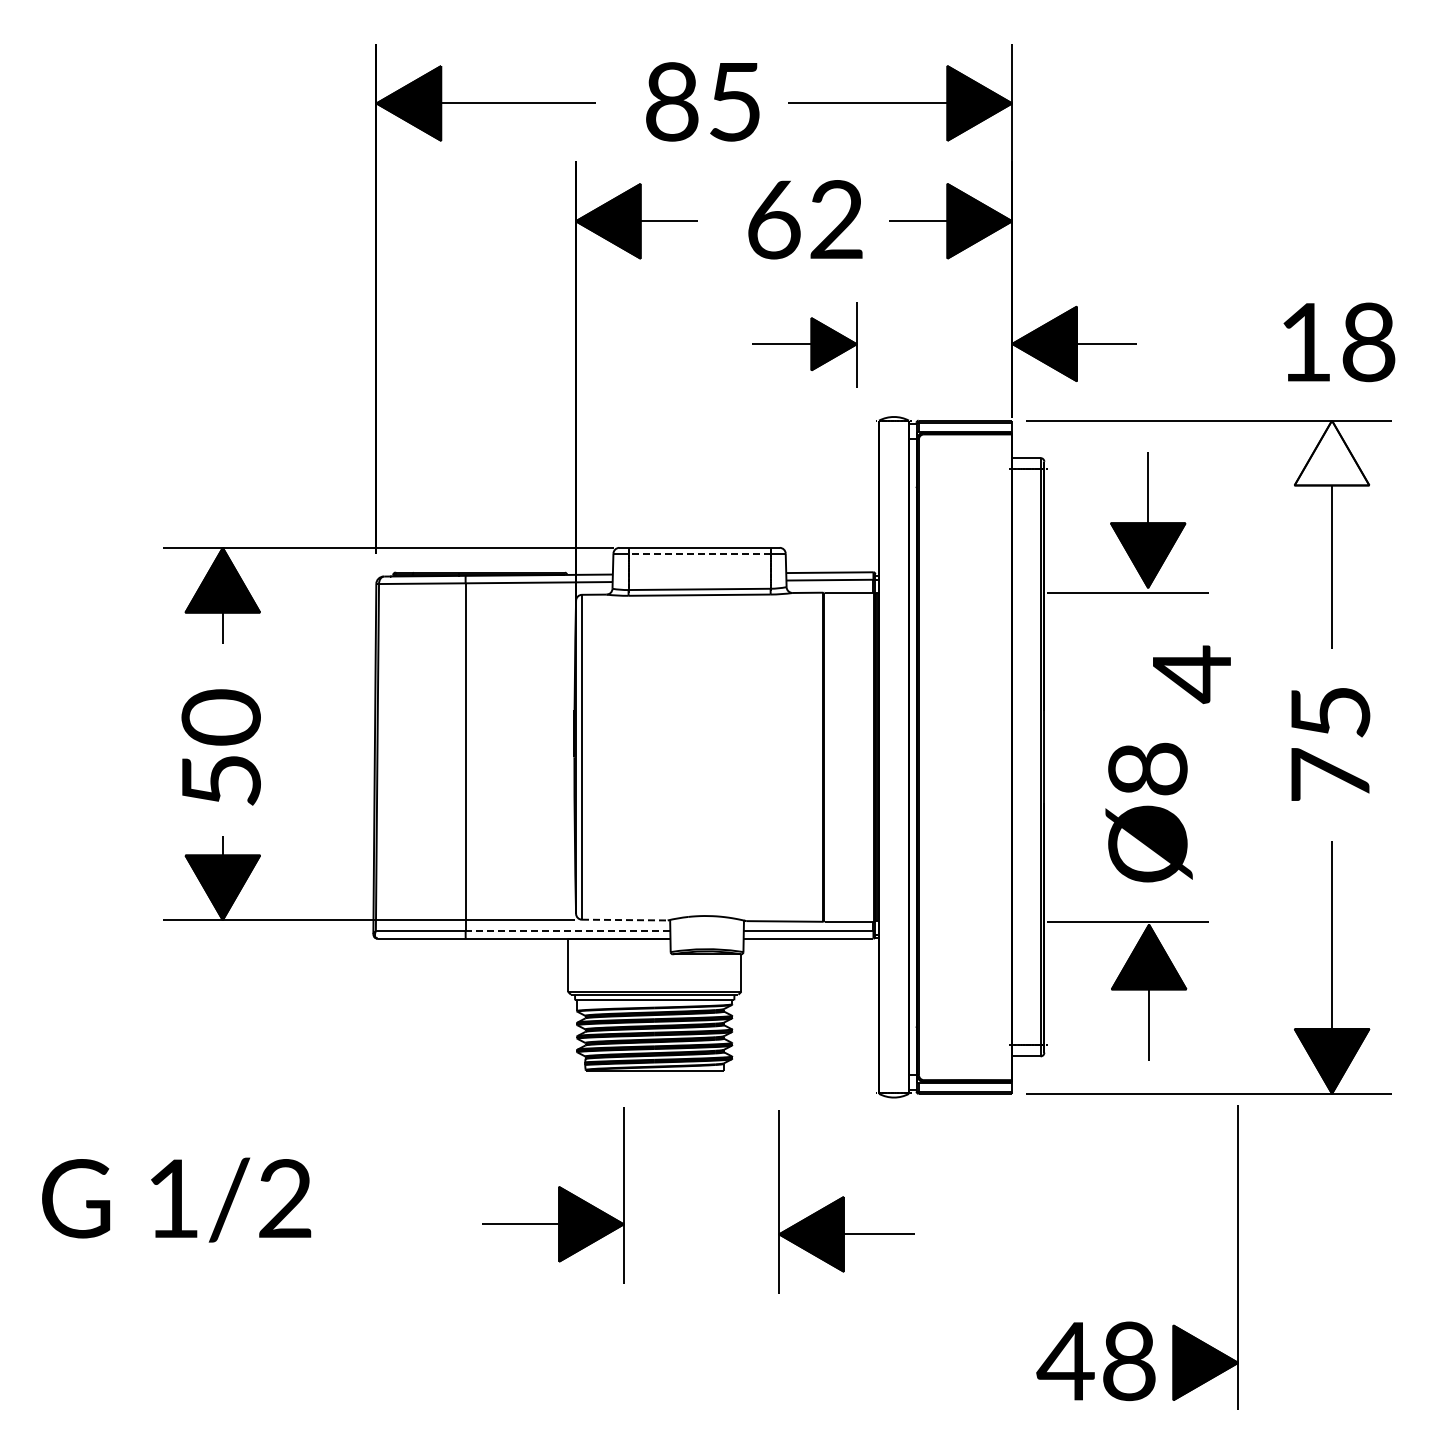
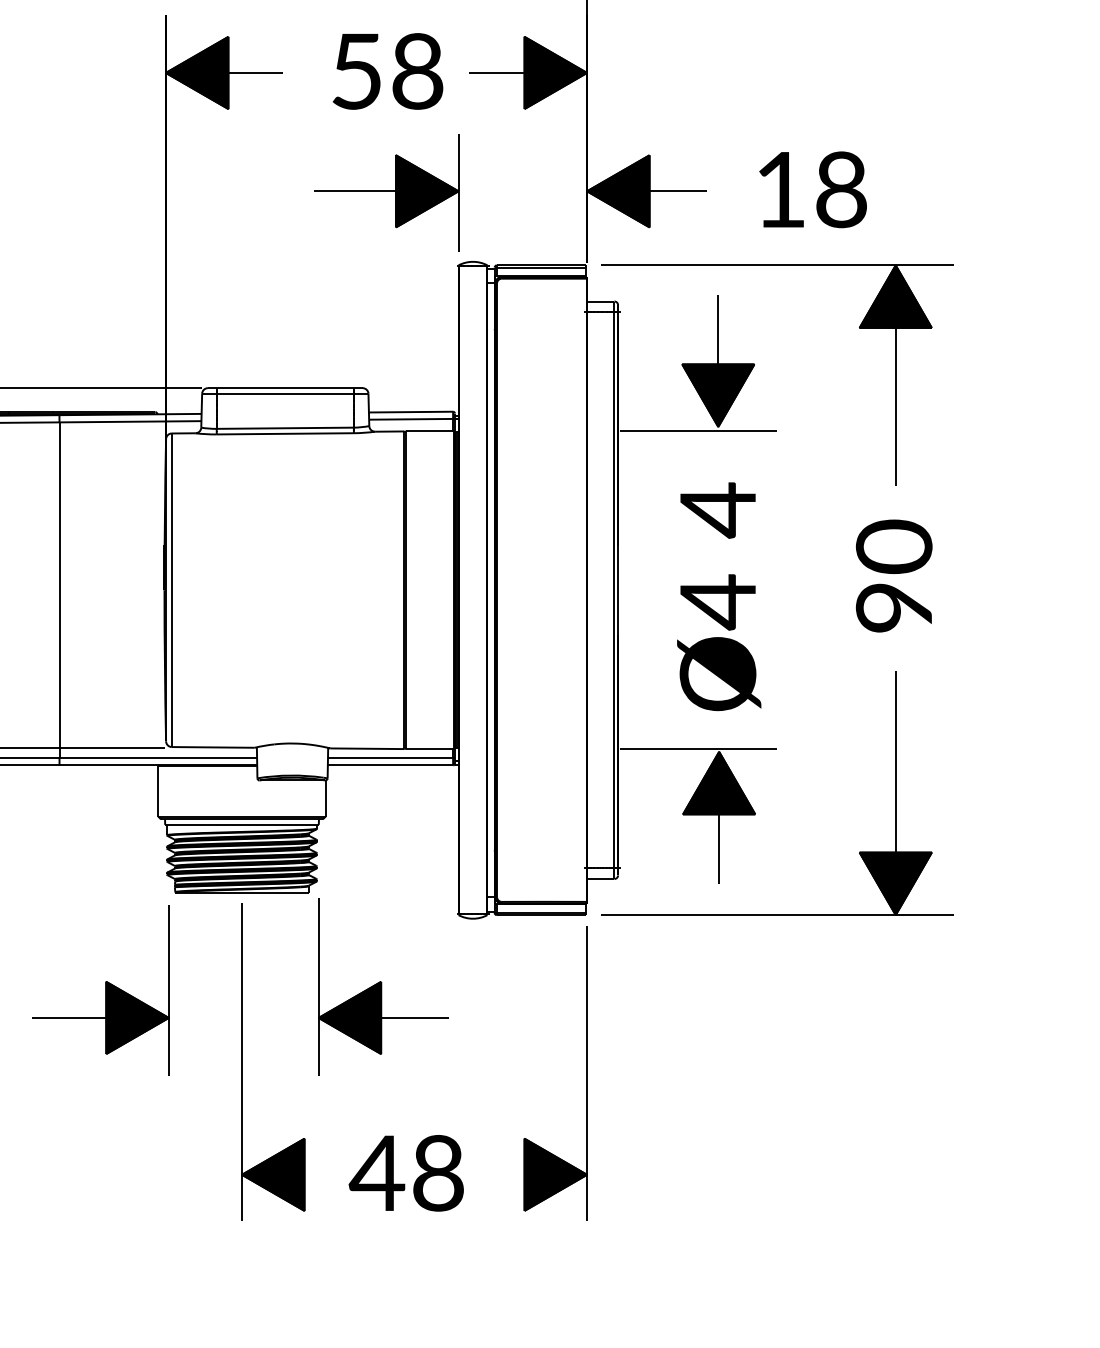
text: (805, 219) -> (387, 71), 62 -> 58
text: (1339, 342) -> (813, 189), moved
part: (804, 344) -> (386, 191), size x1.43
fill: (1331, 452) -> (895, 296), added
line: (699, 553) -> (285, 393), dashed -> solid
text: (1191, 674) -> (717, 510), moved
text: (1330, 742) -> (894, 576), 75 -> 90
text: (1147, 769) -> (717, 602), Ø8 -> Ø4
line: (624, 920) -> (212, 747), dashed -> solid
line: (567, 931) -> (157, 758), dashed -> solid
part: (553, 1195) -> (100, 990), moved
part: (846, 1201) -> (383, 986), moved
part: (655, 1245) -> (242, 1061), added
part: (1237, 1257) -> (586, 1073), moved
text: (1095, 1361) -> (405, 1173), moved

